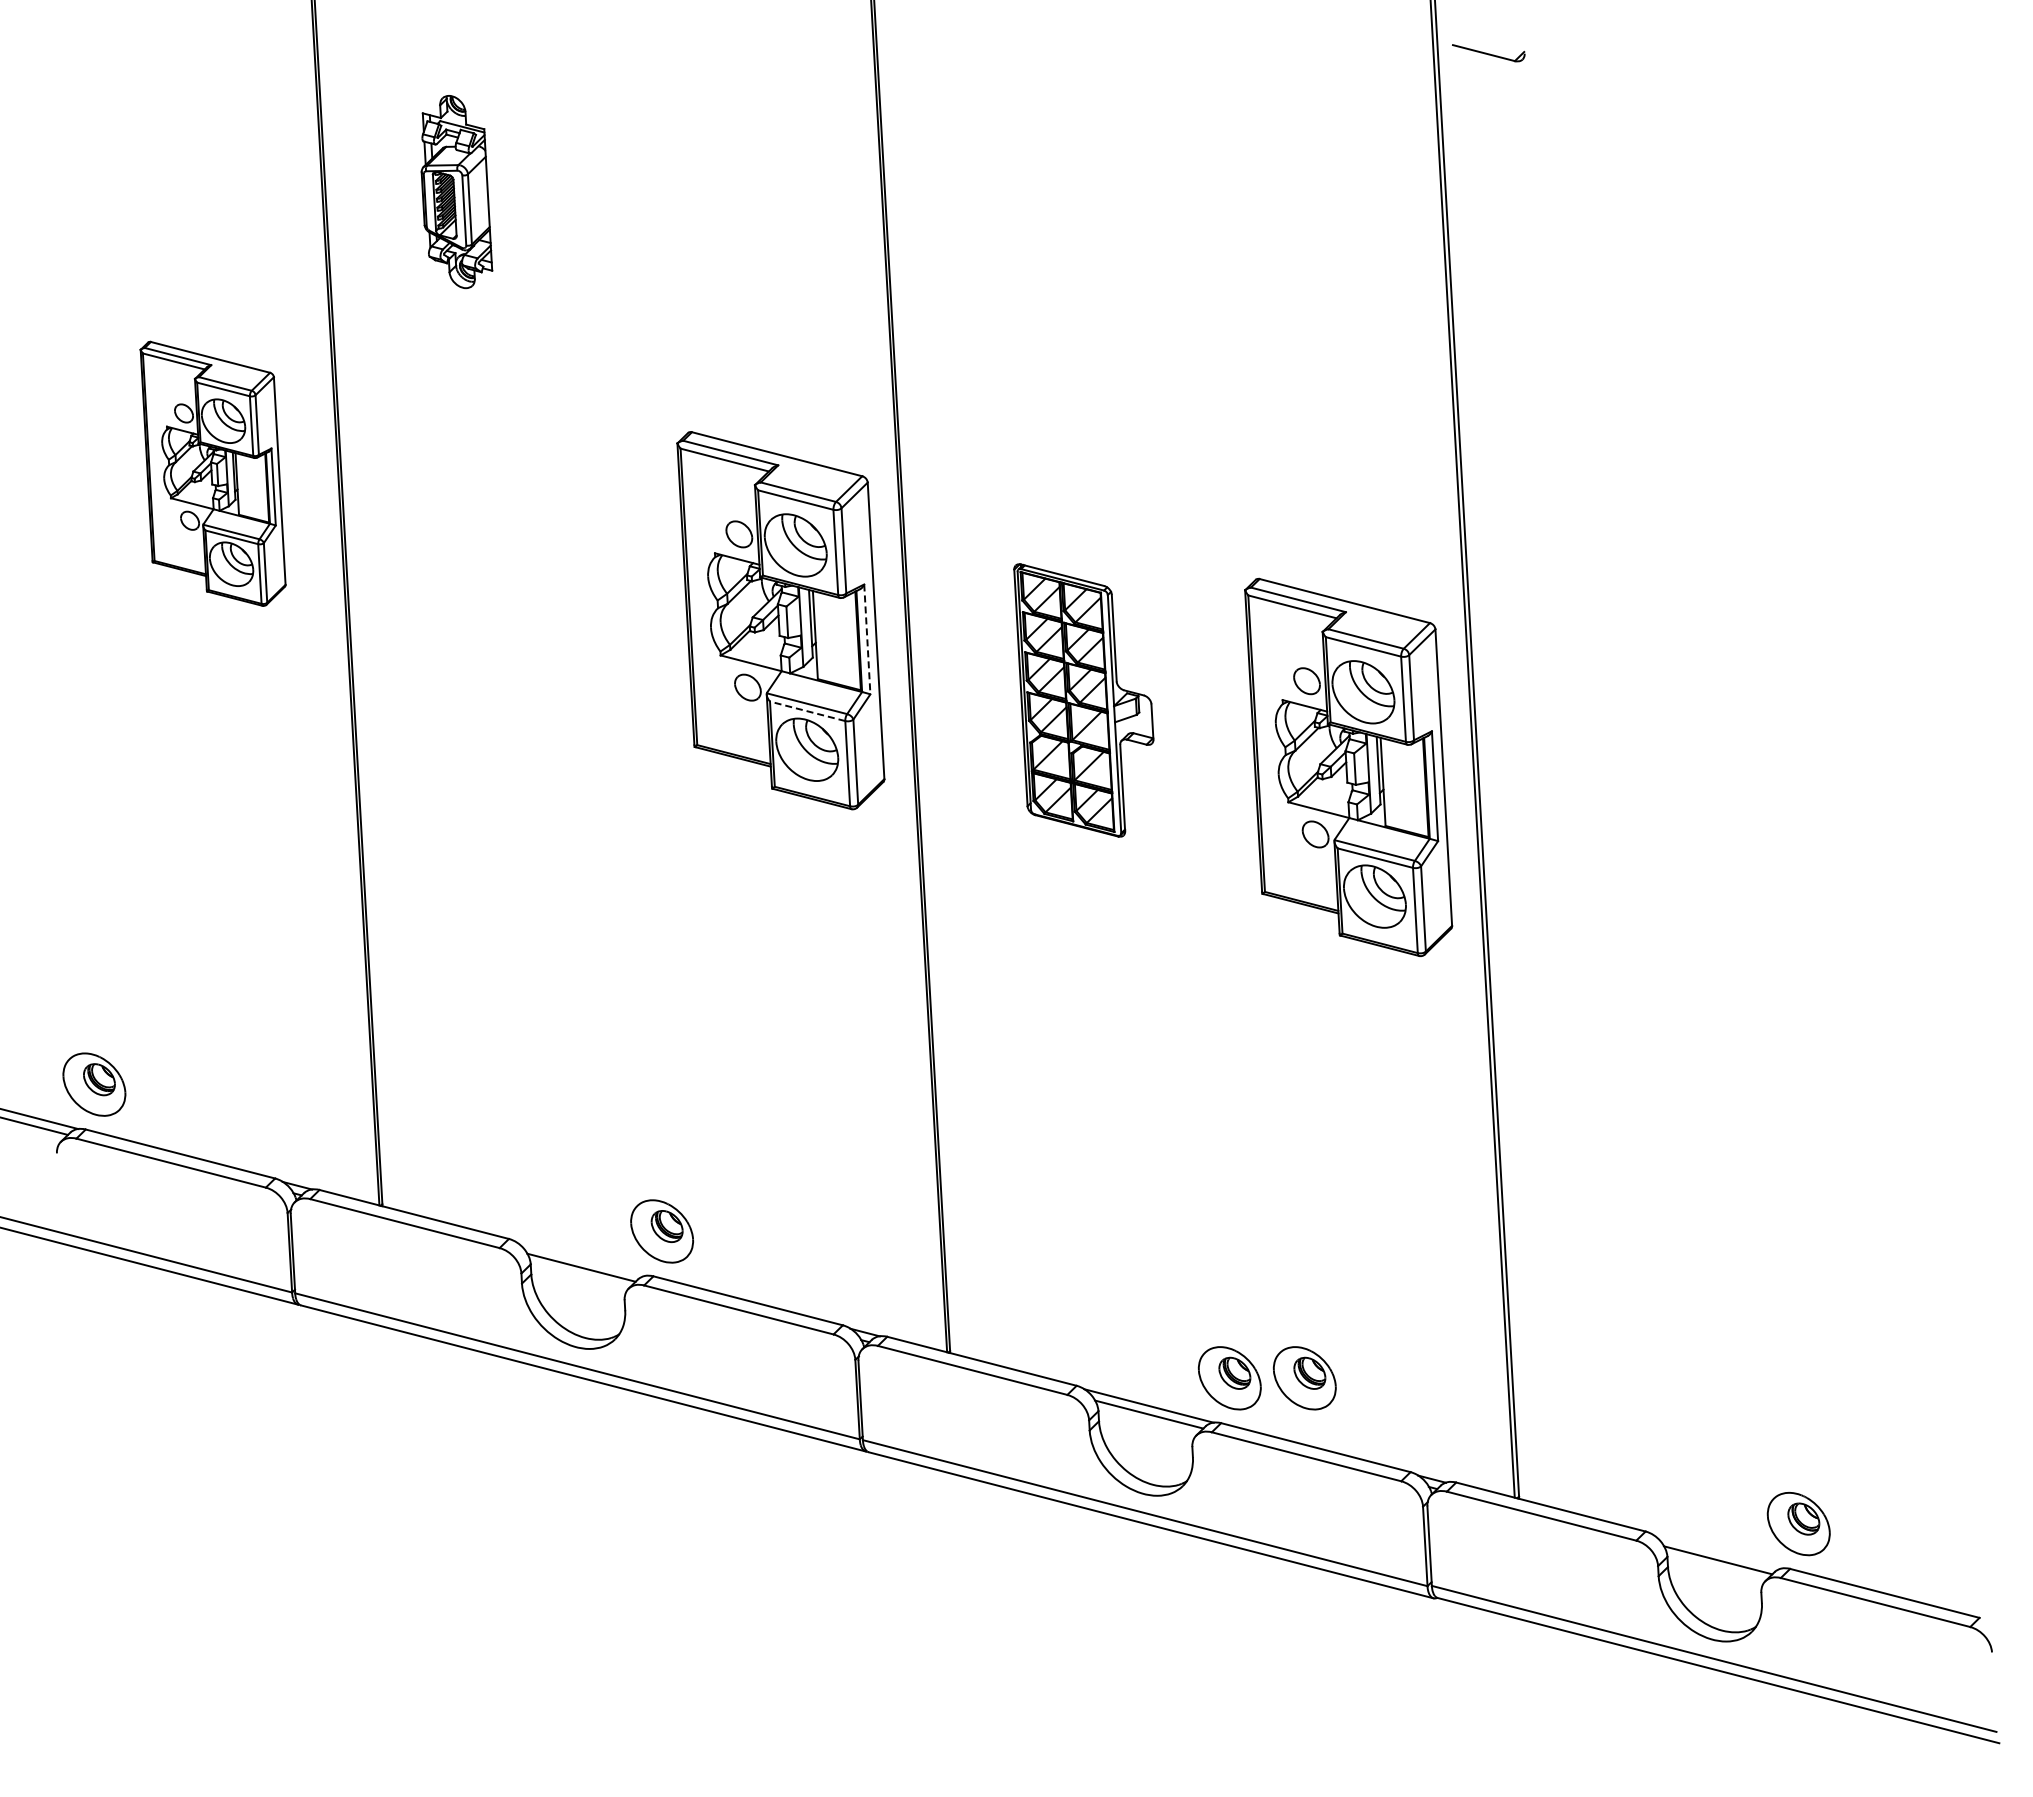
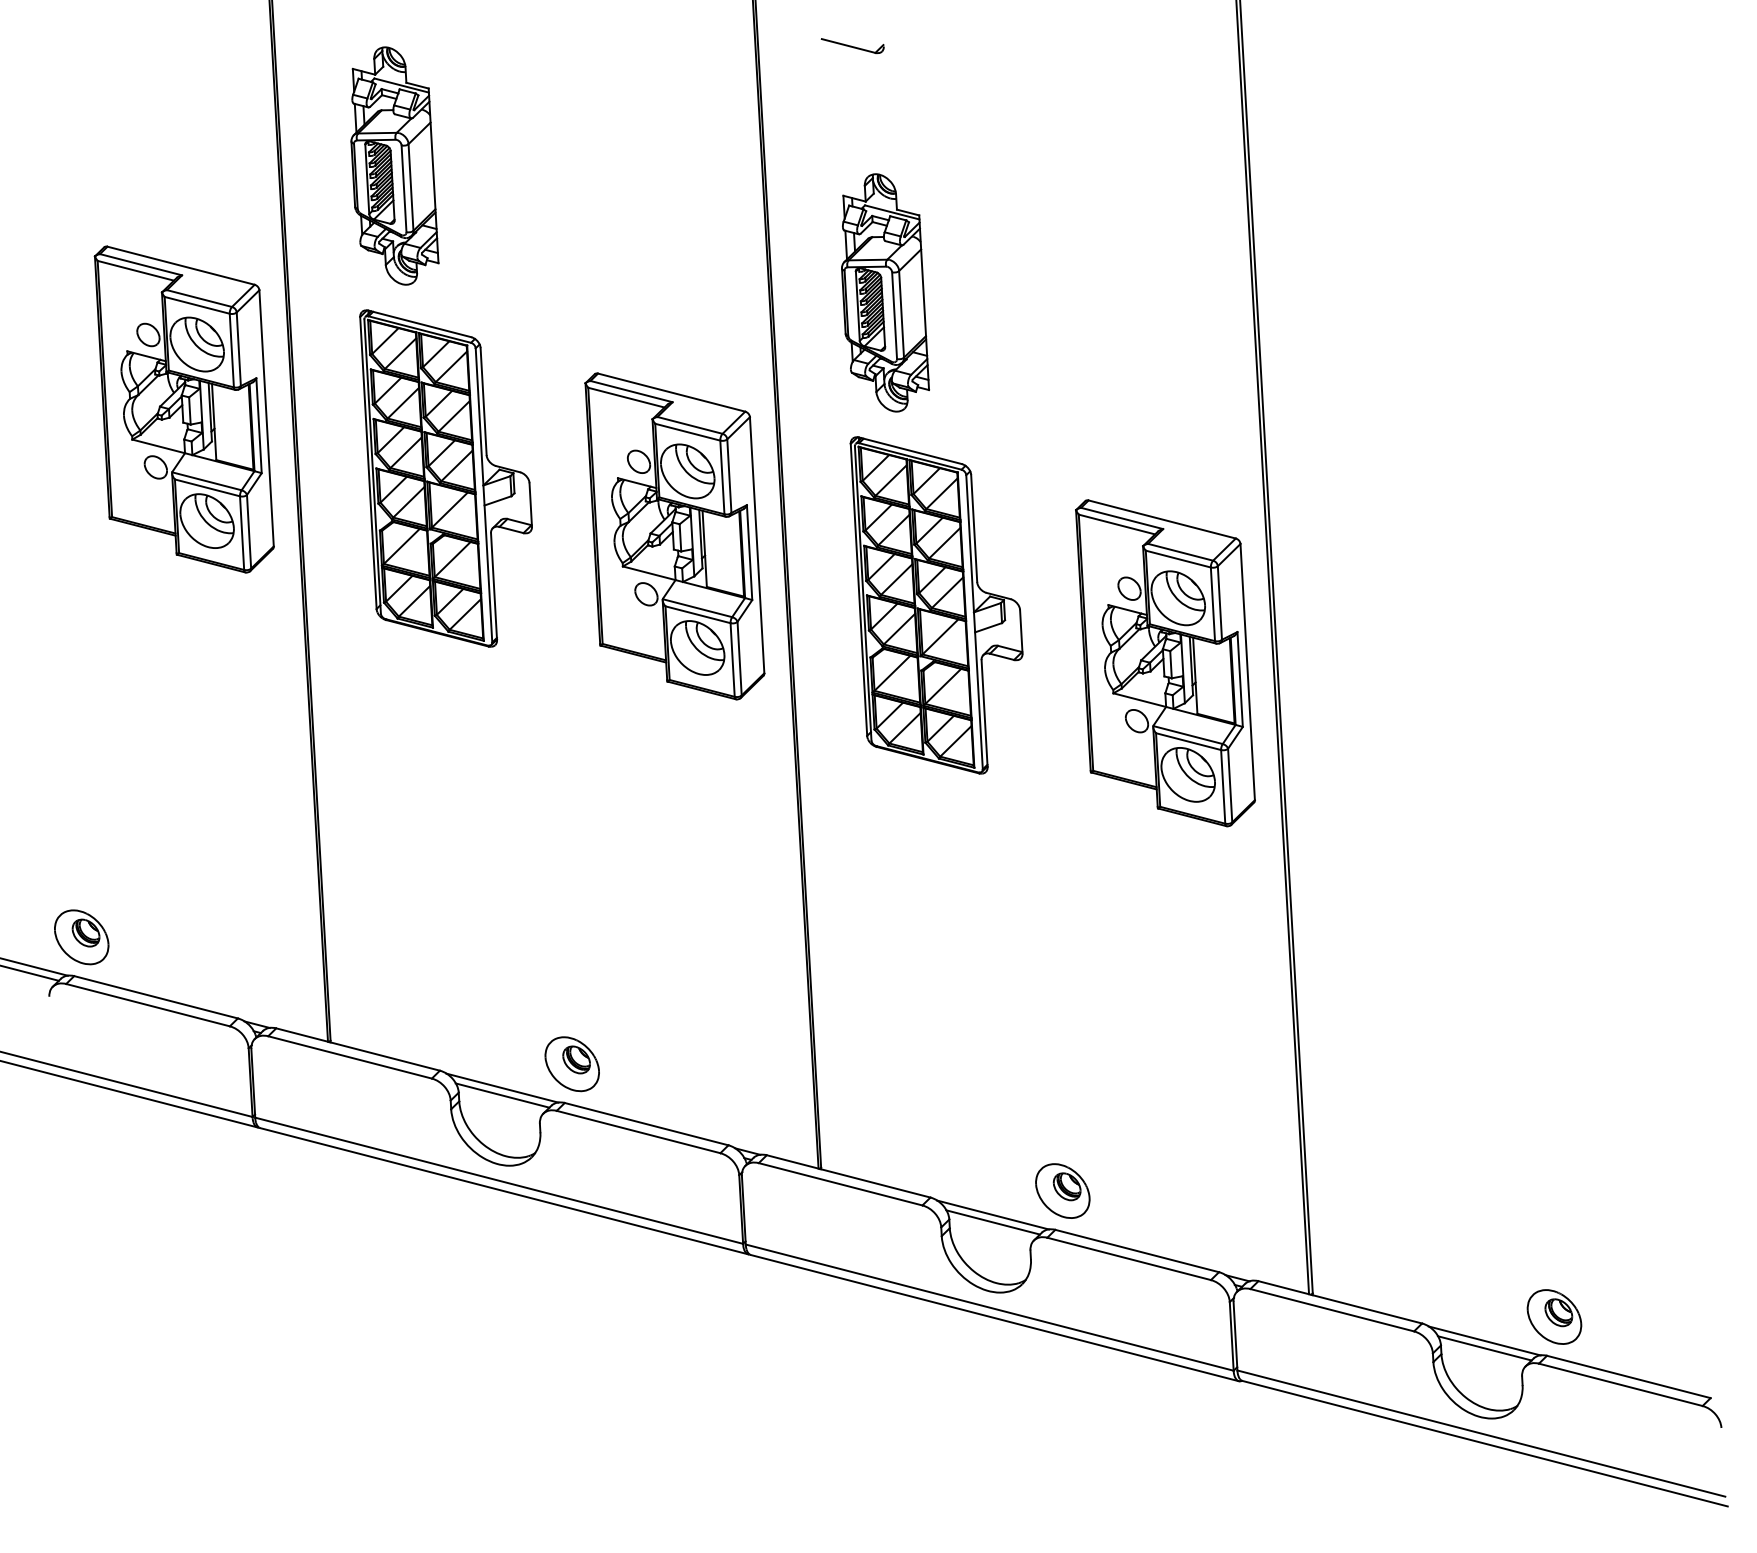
part: (1488, 53) -> (852, 46), moved
part: (456, 191) -> (394, 165), size x1.43
part: (1024, 338) -> (885, 292), added
part: (212, 473) -> (183, 409), size x1.43
part: (515, 553) -> (445, 478), added
line: (867, 639) -> (749, 552), dashed -> solid
part: (1083, 700) -> (936, 605), size x1.43
line: (807, 711) -> (697, 614), dashed -> solid
line: (581, 1258) -> (502, 1087), added
part: (1304, 1378) -> (1127, 1191), removed
line: (1717, 1551) -> (1484, 1340), added

